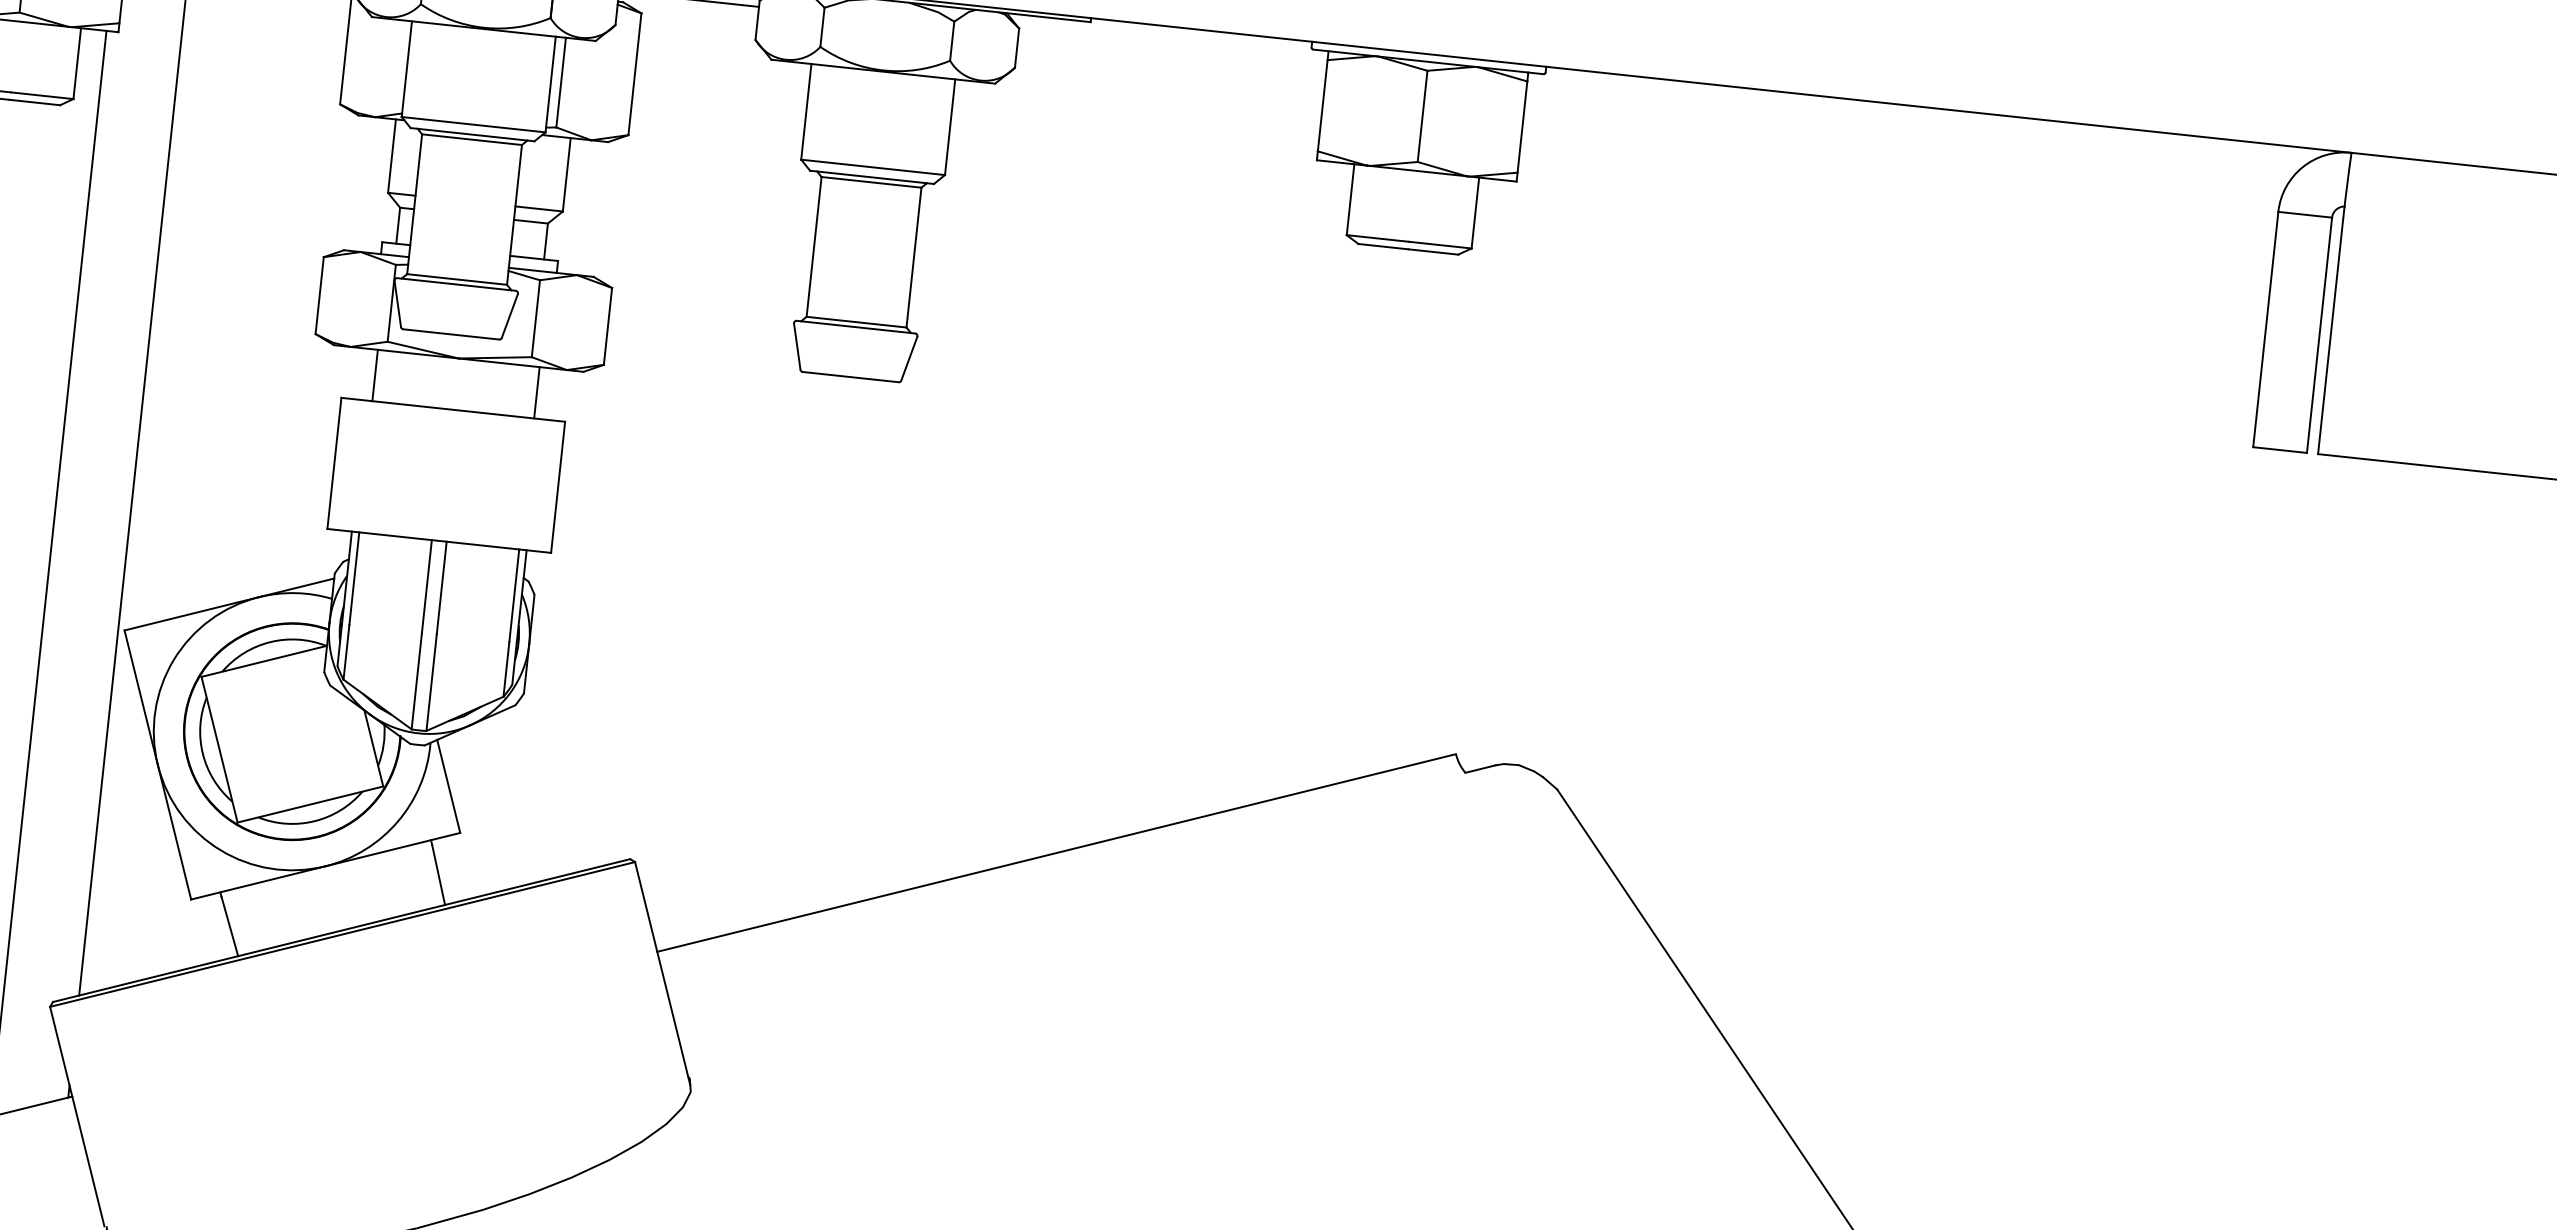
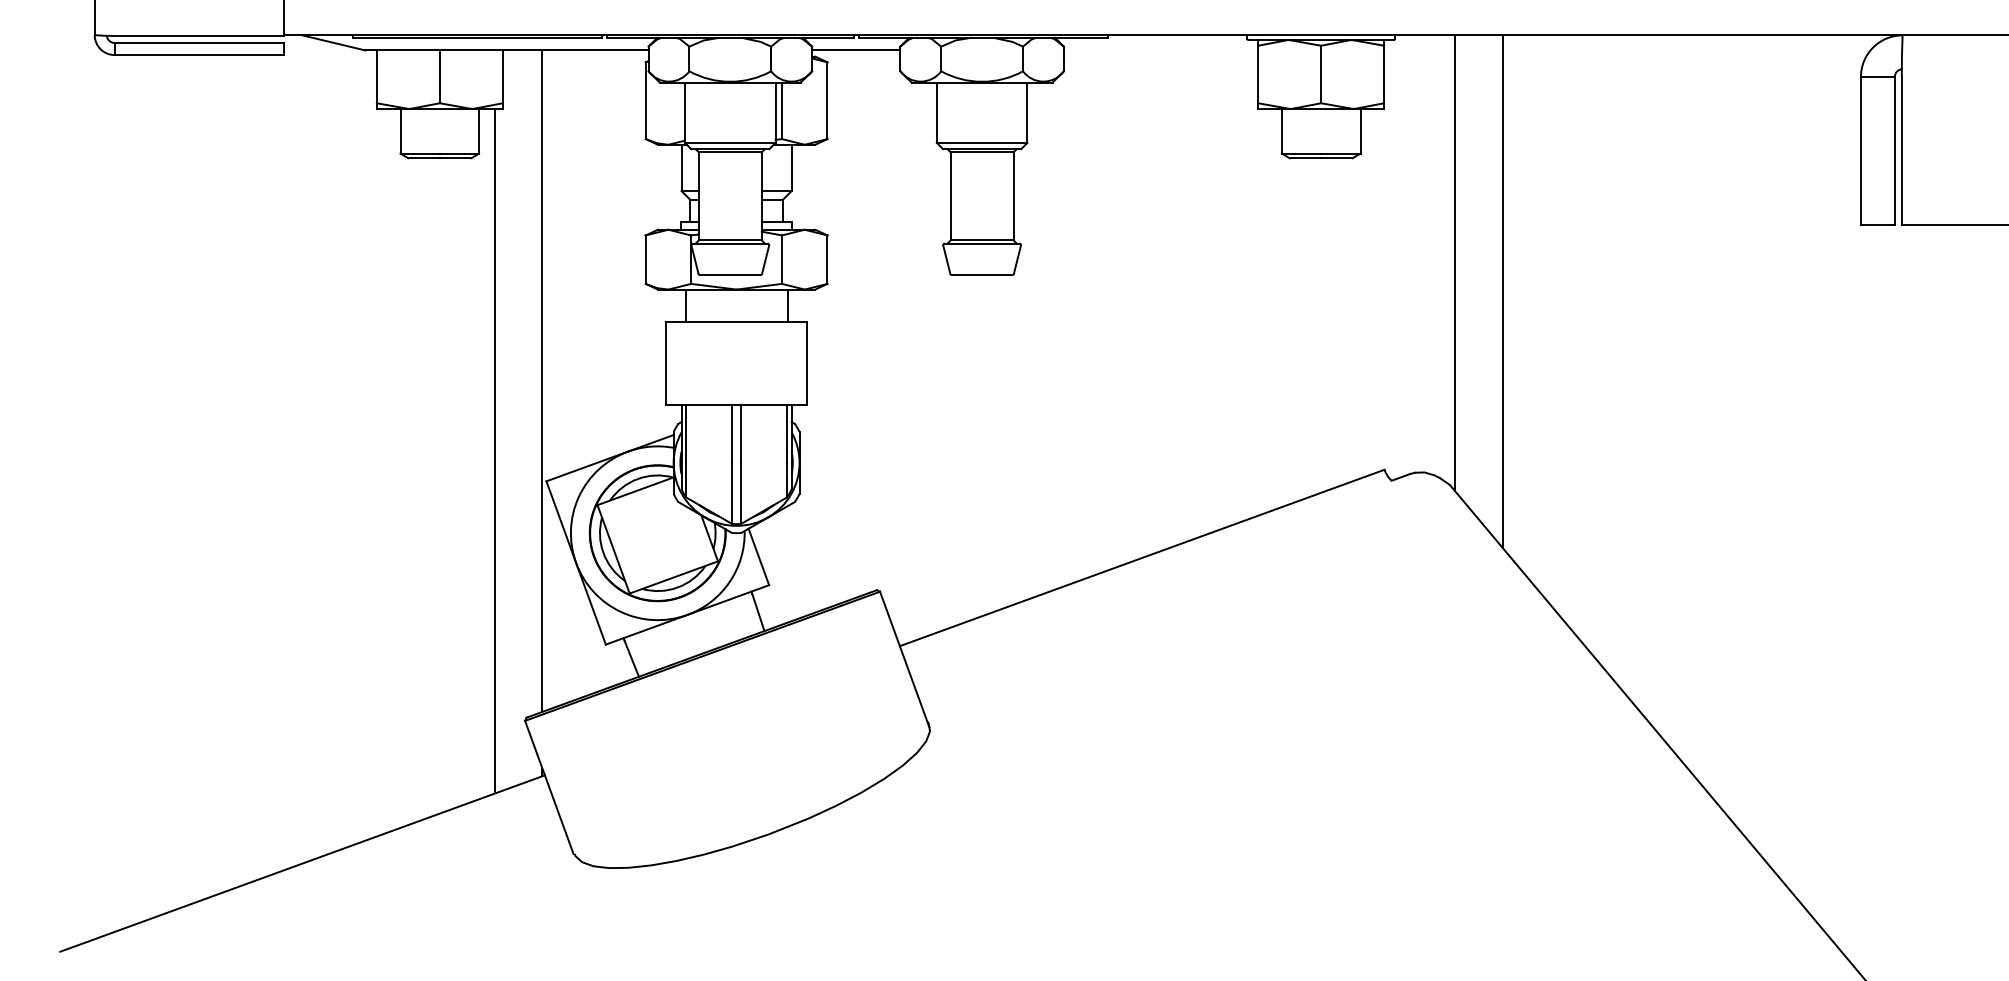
line: (1603, 438) -> (1455, 263), added
line: (1673, 491) -> (1502, 291), added

